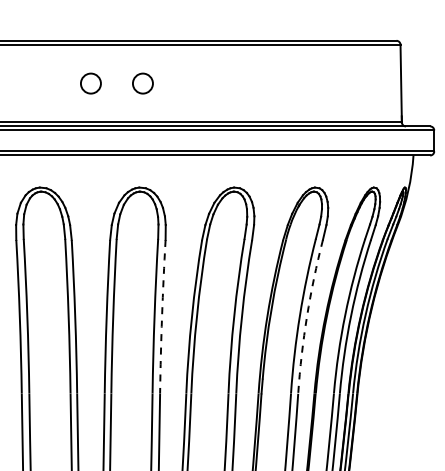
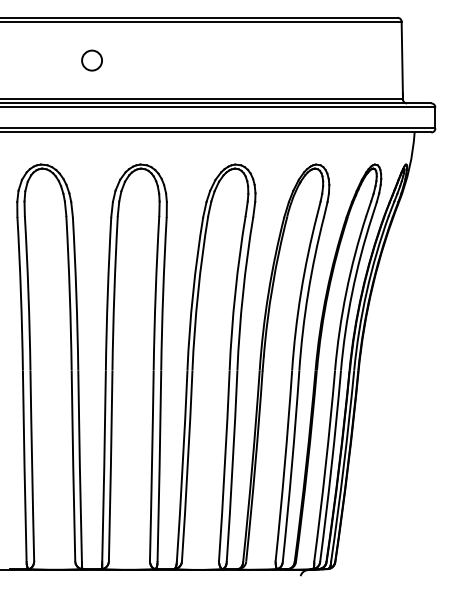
circle: (142, 83) -> (143, 60), removed
arc: (162, 316) -> (163, 293), dashed -> solid
arc: (307, 316) -> (308, 293), dashed -> solid

